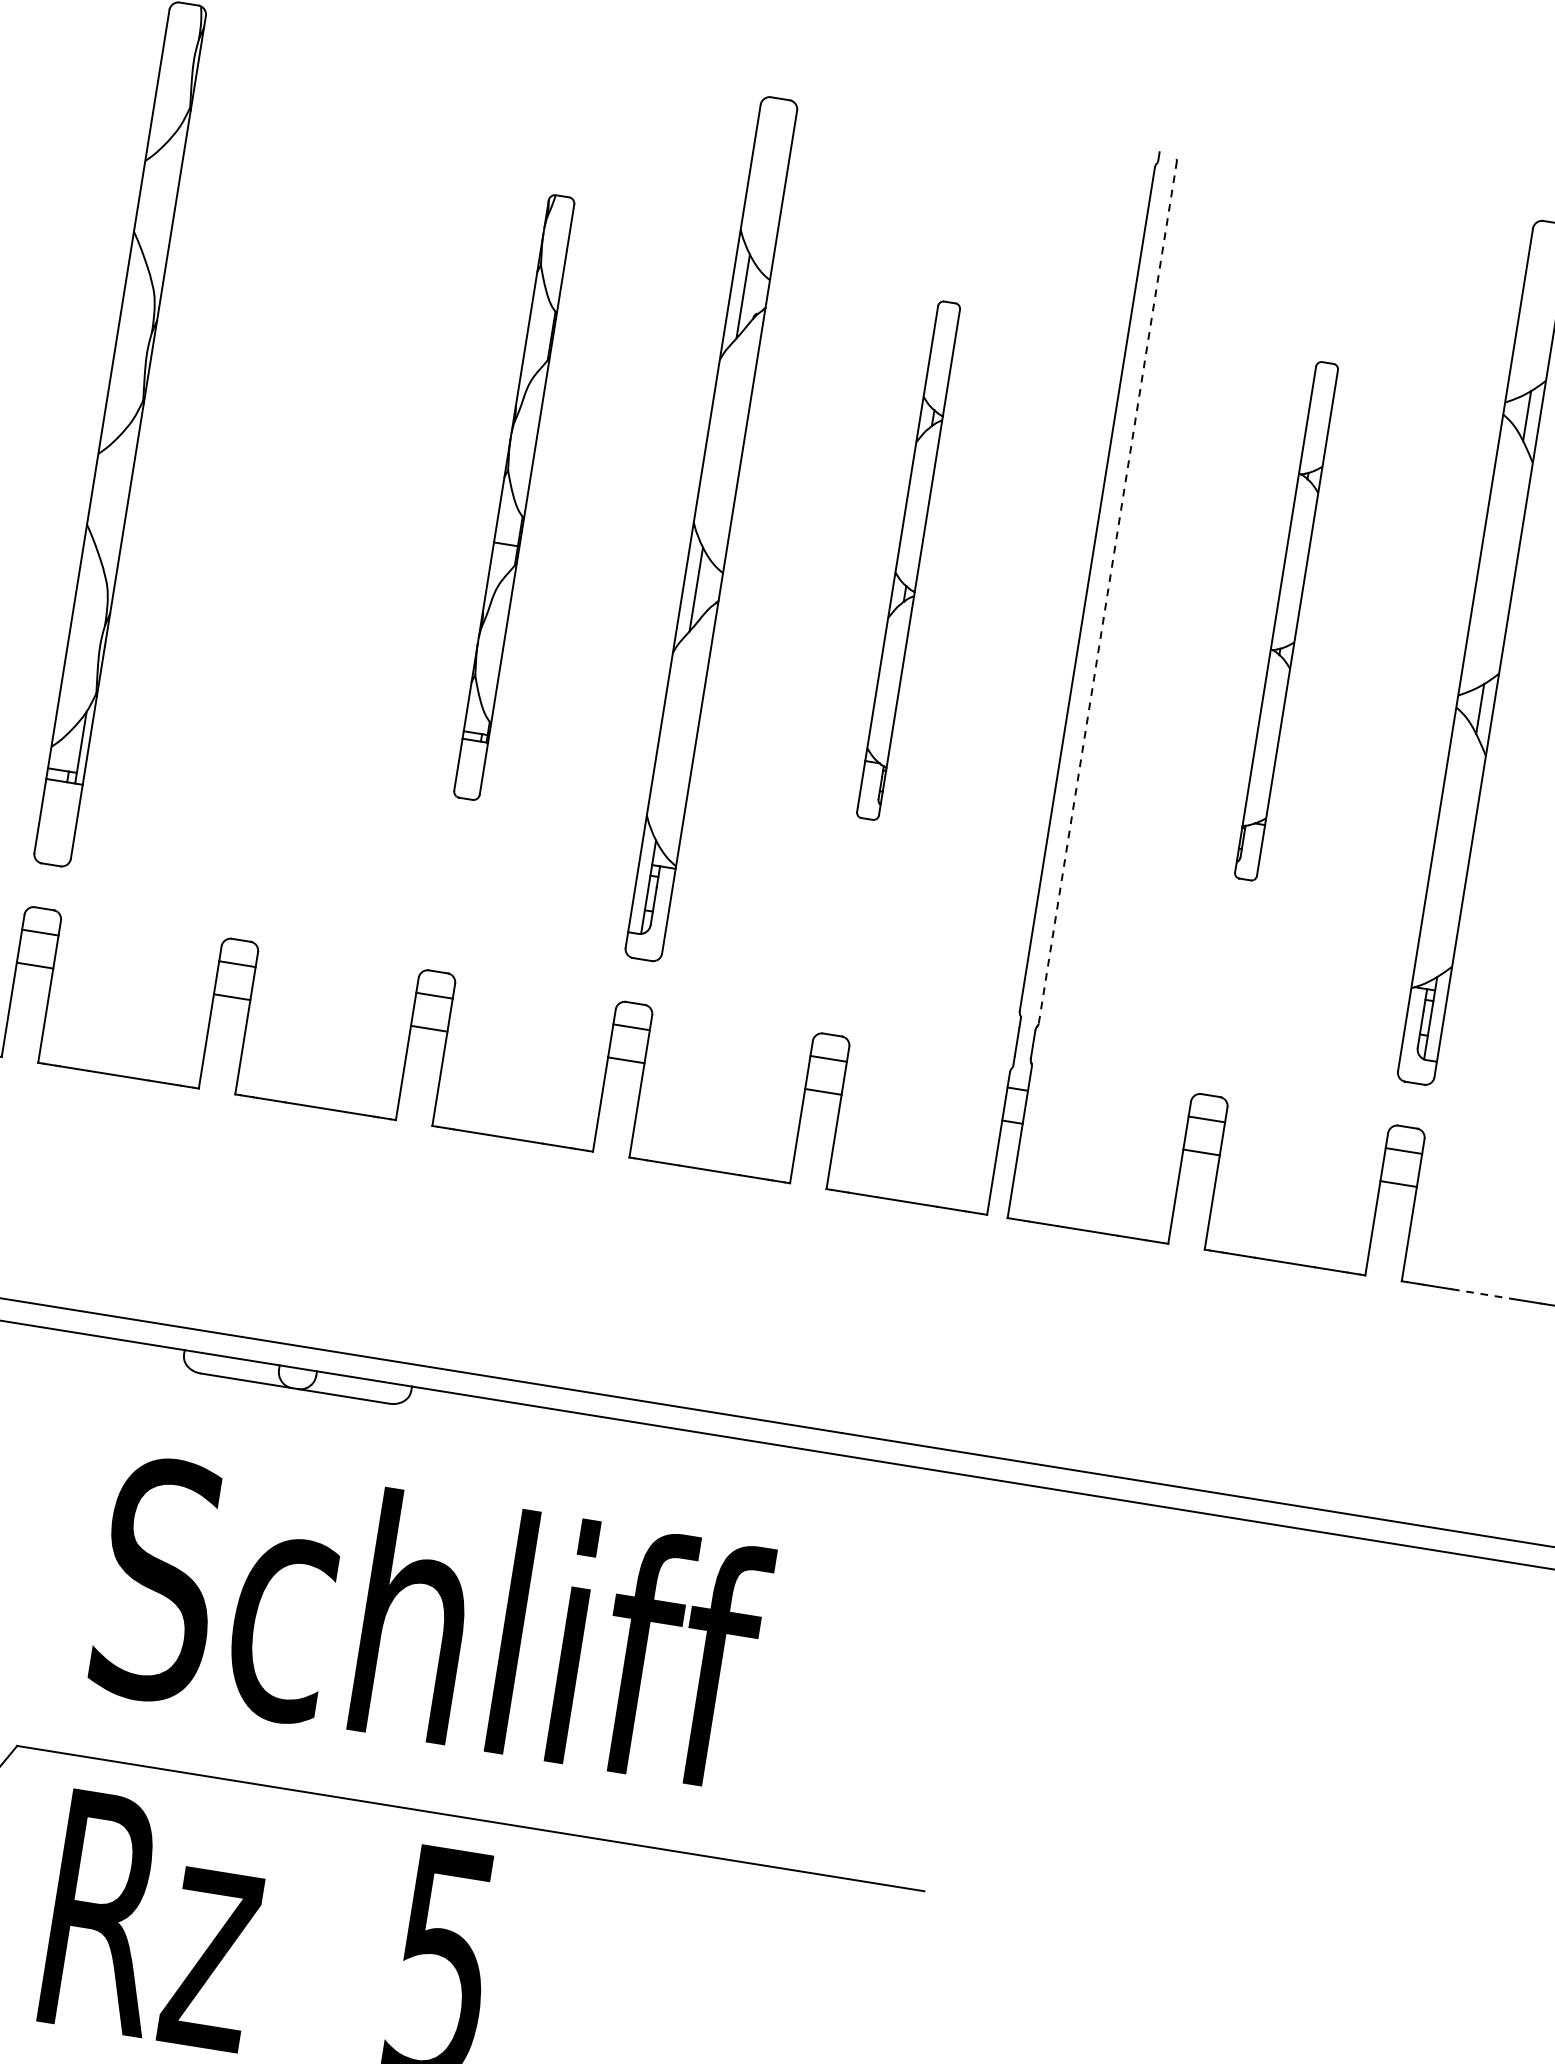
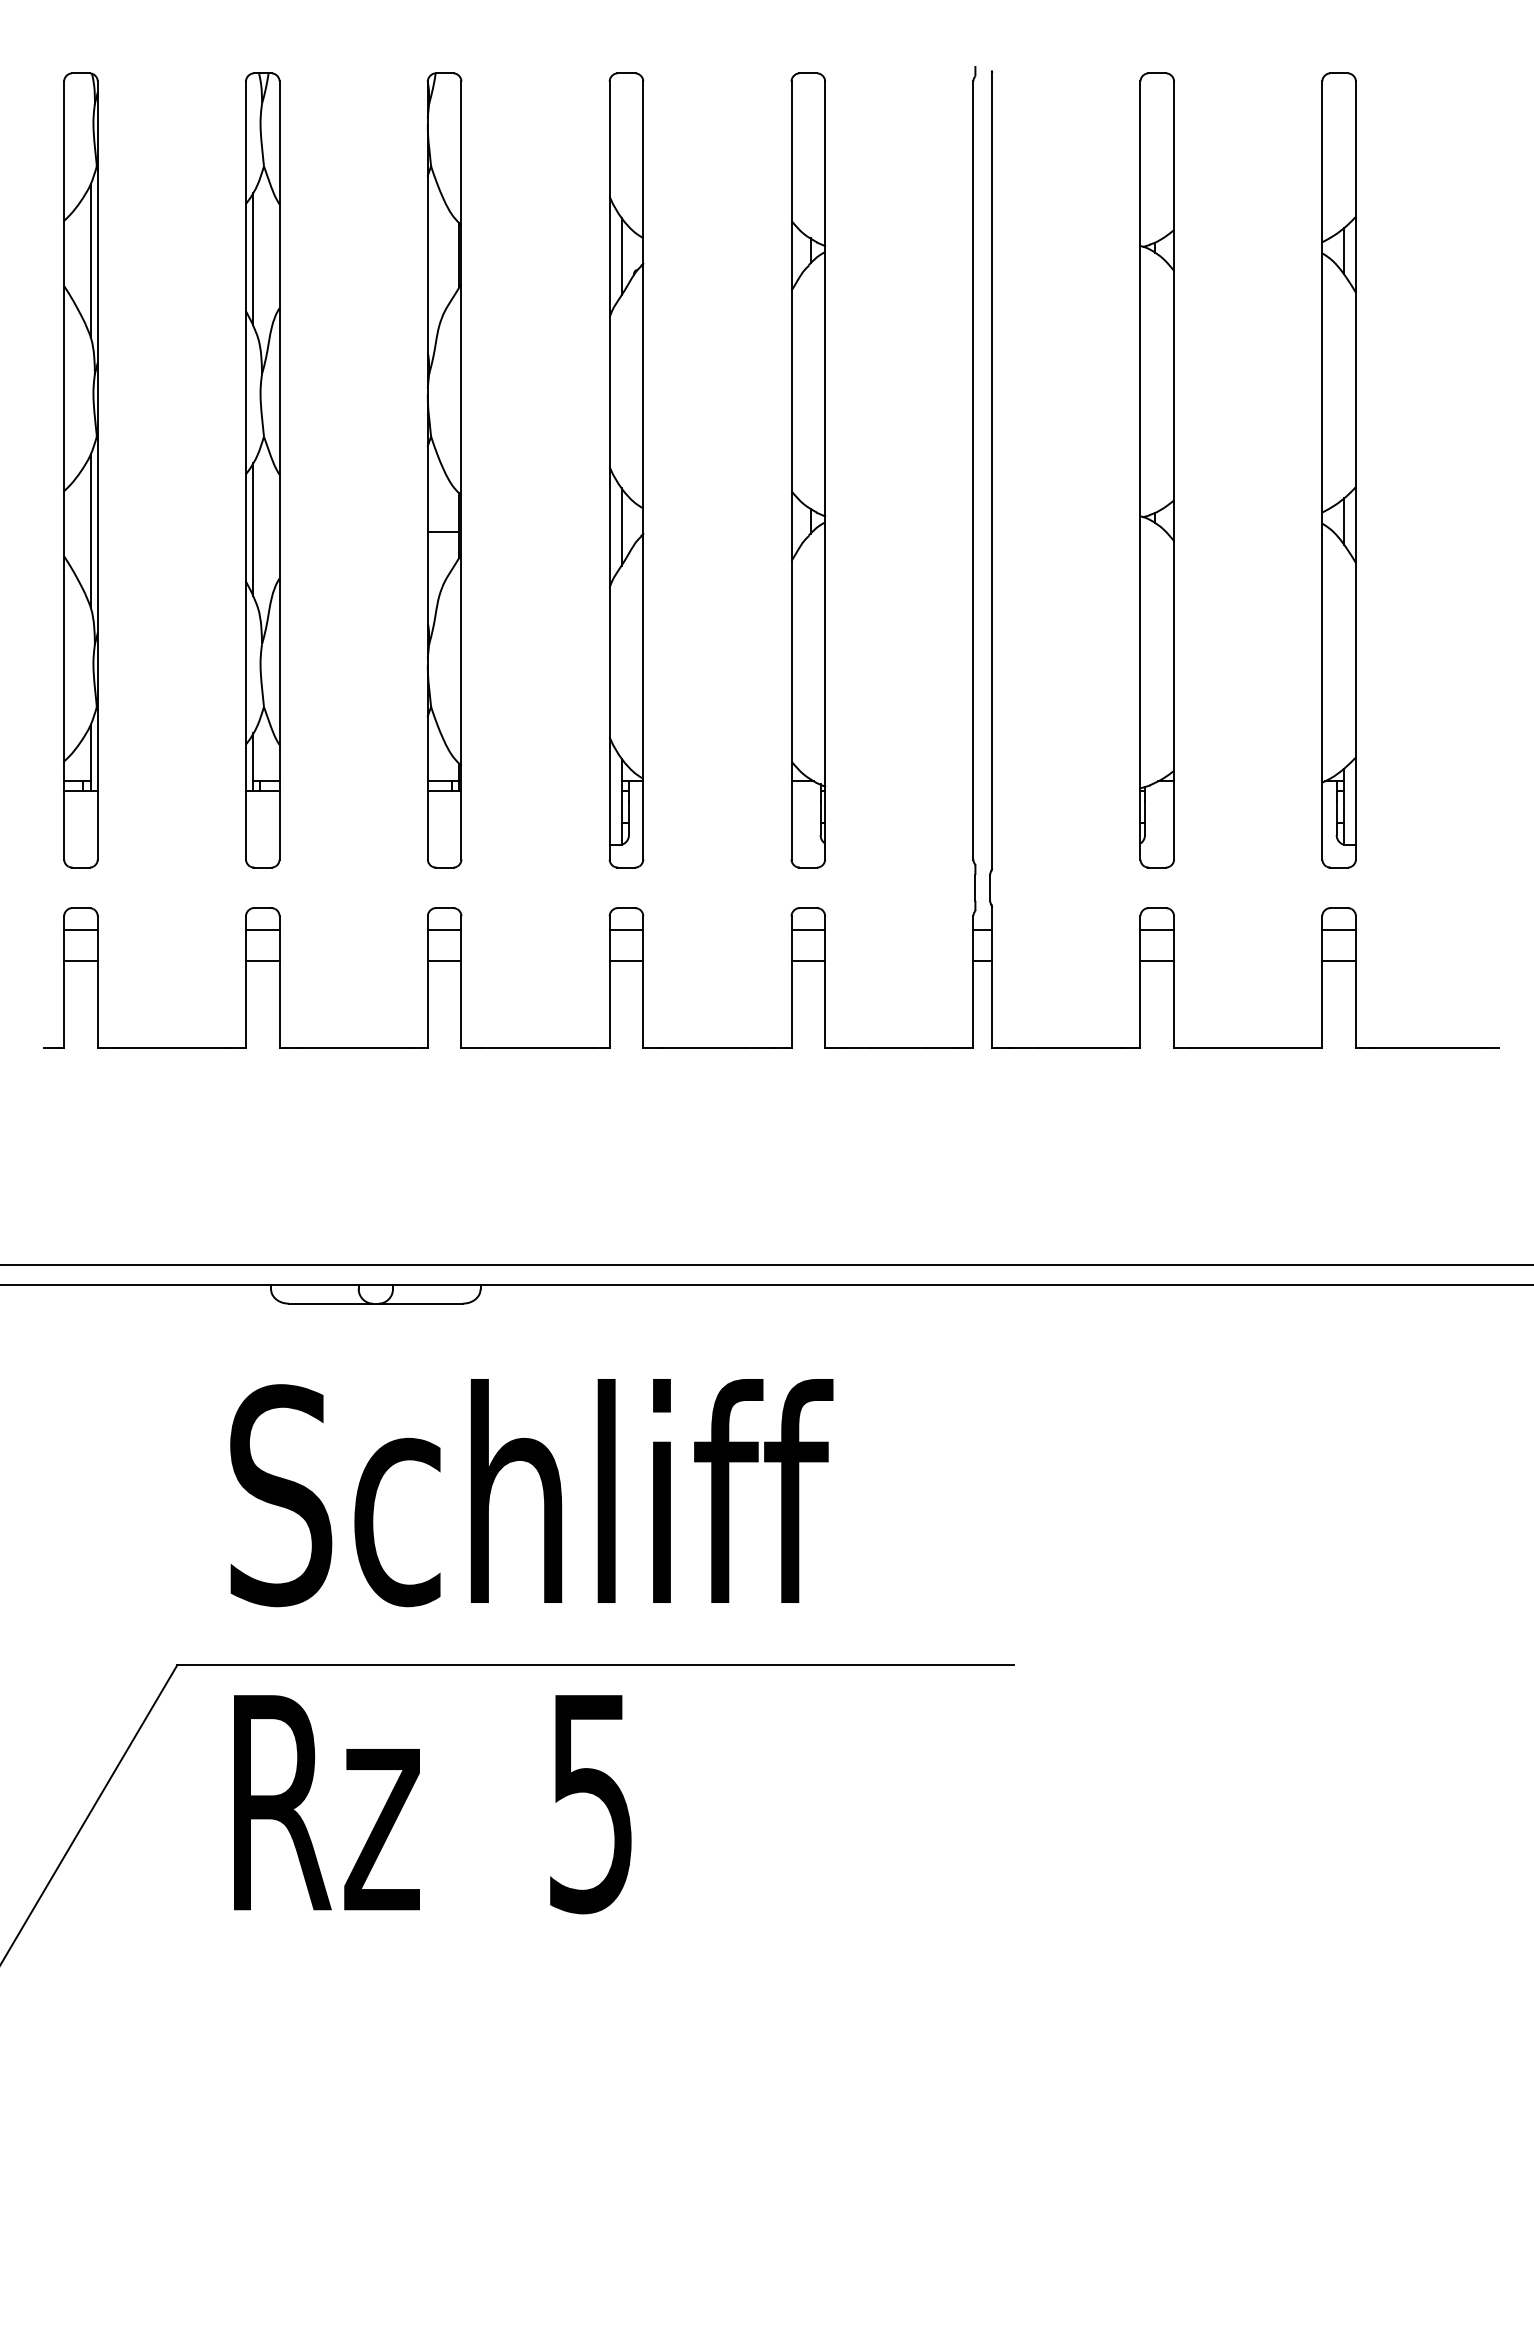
line: (166, 208) -> (90, 260), added
part: (316, 465) -> (262, 470), added
part: (514, 497) -> (444, 470), size x1.43
line: (120, 501) -> (90, 530), added
part: (908, 560) -> (808, 470), size x1.67
line: (1108, 592) -> (992, 470), dashed -> solid
part: (1285, 621) -> (1156, 470), size x1.67
line: (1482, 1294) -> (1430, 1047), dashed -> solid

